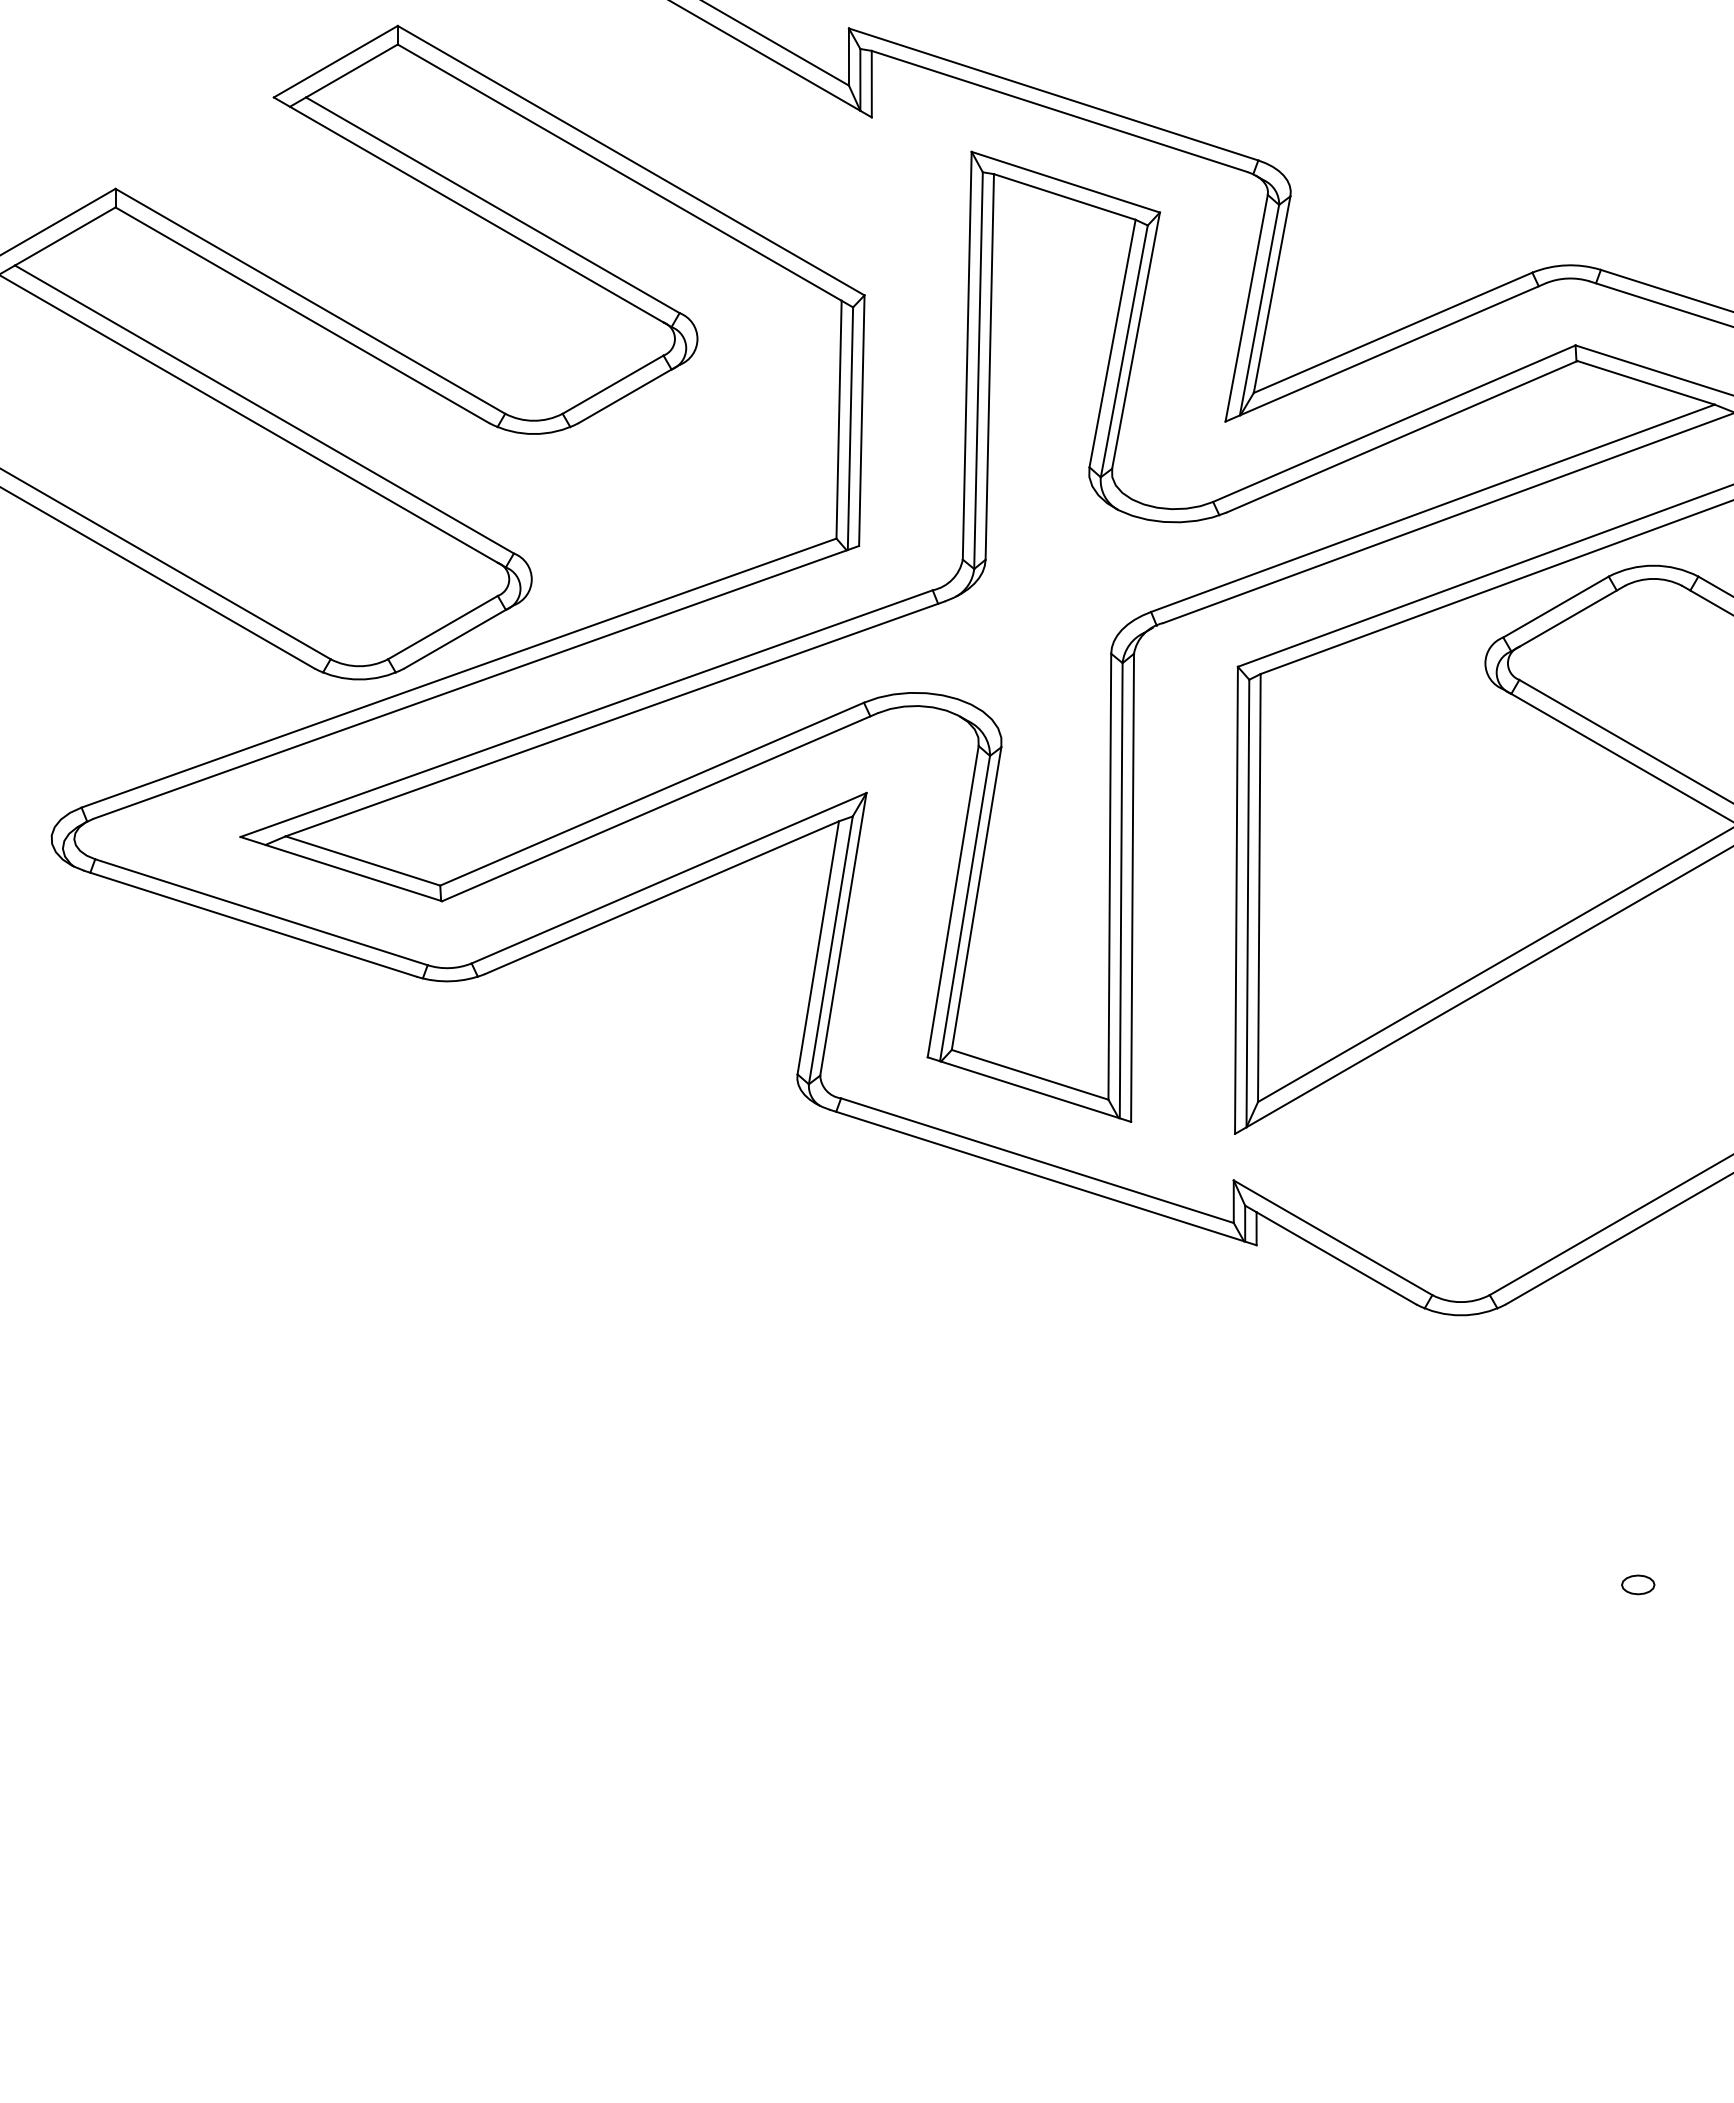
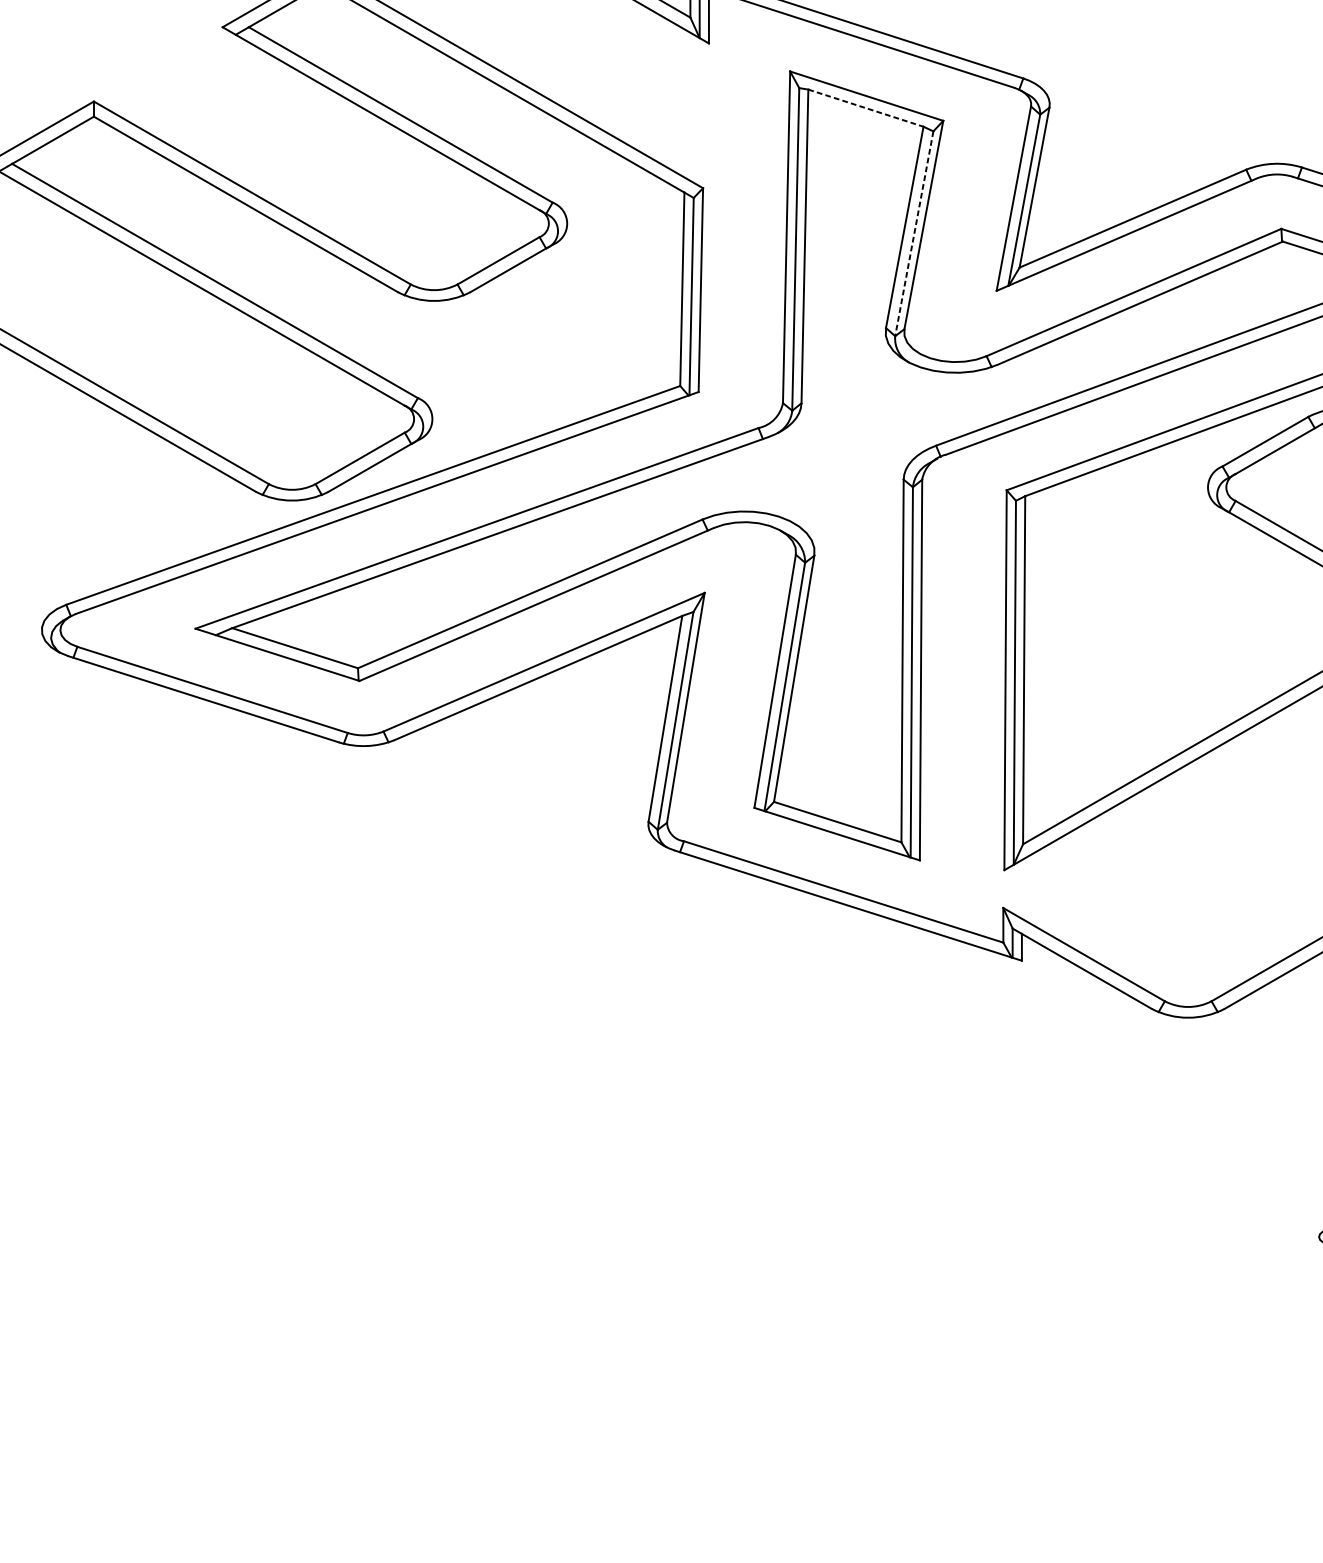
line: (1065, 197) -> (866, 108), solid -> dashed
line: (1124, 351) -> (914, 233), solid -> dashed

